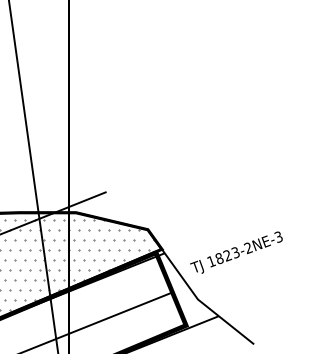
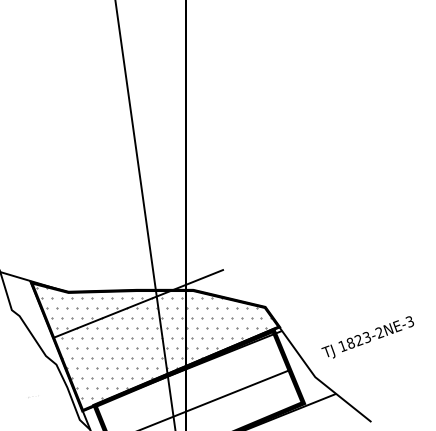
text: (236, 252) -> (367, 337), moved

